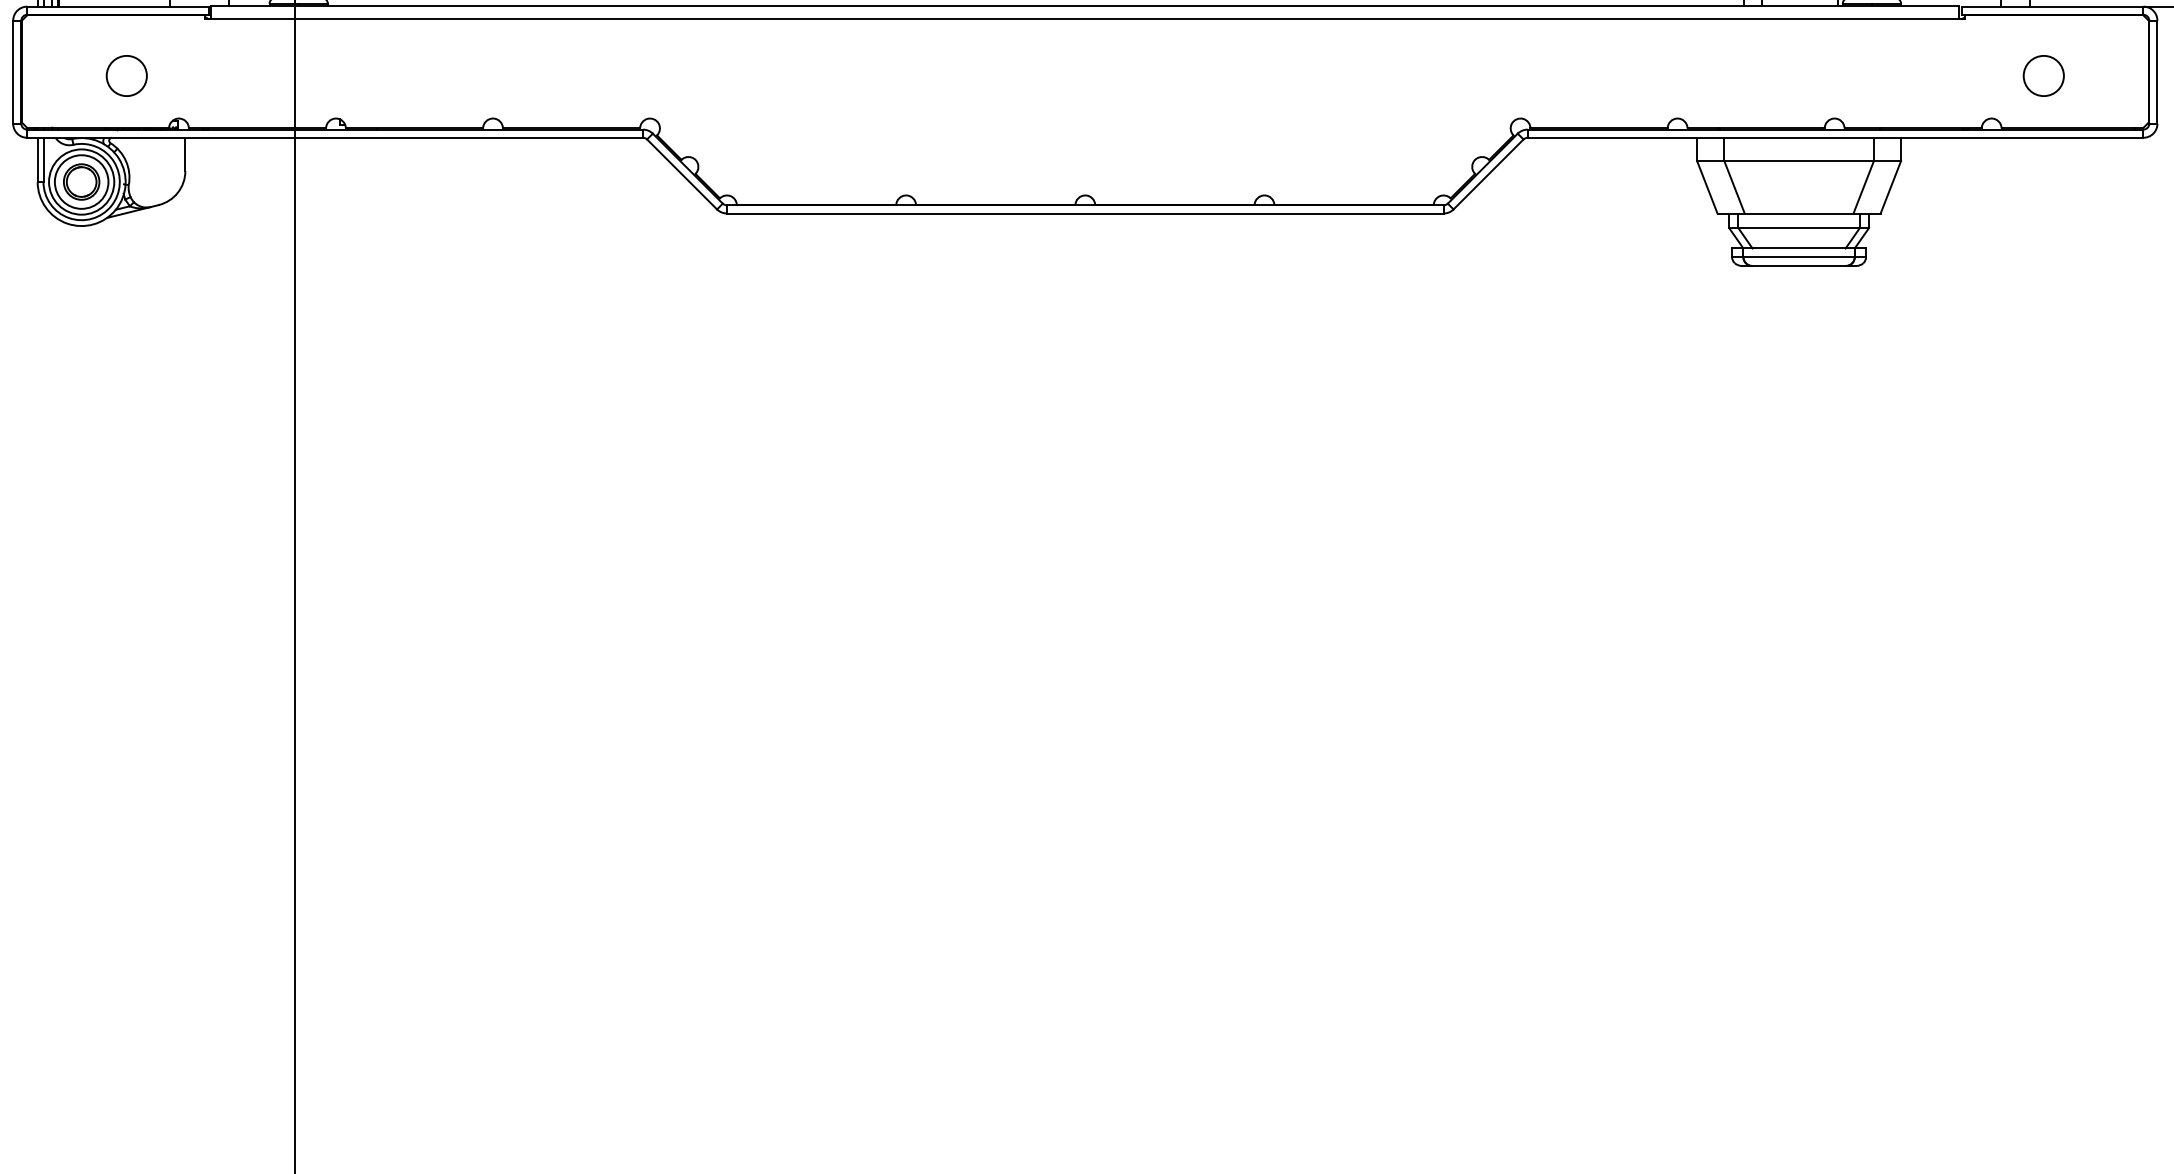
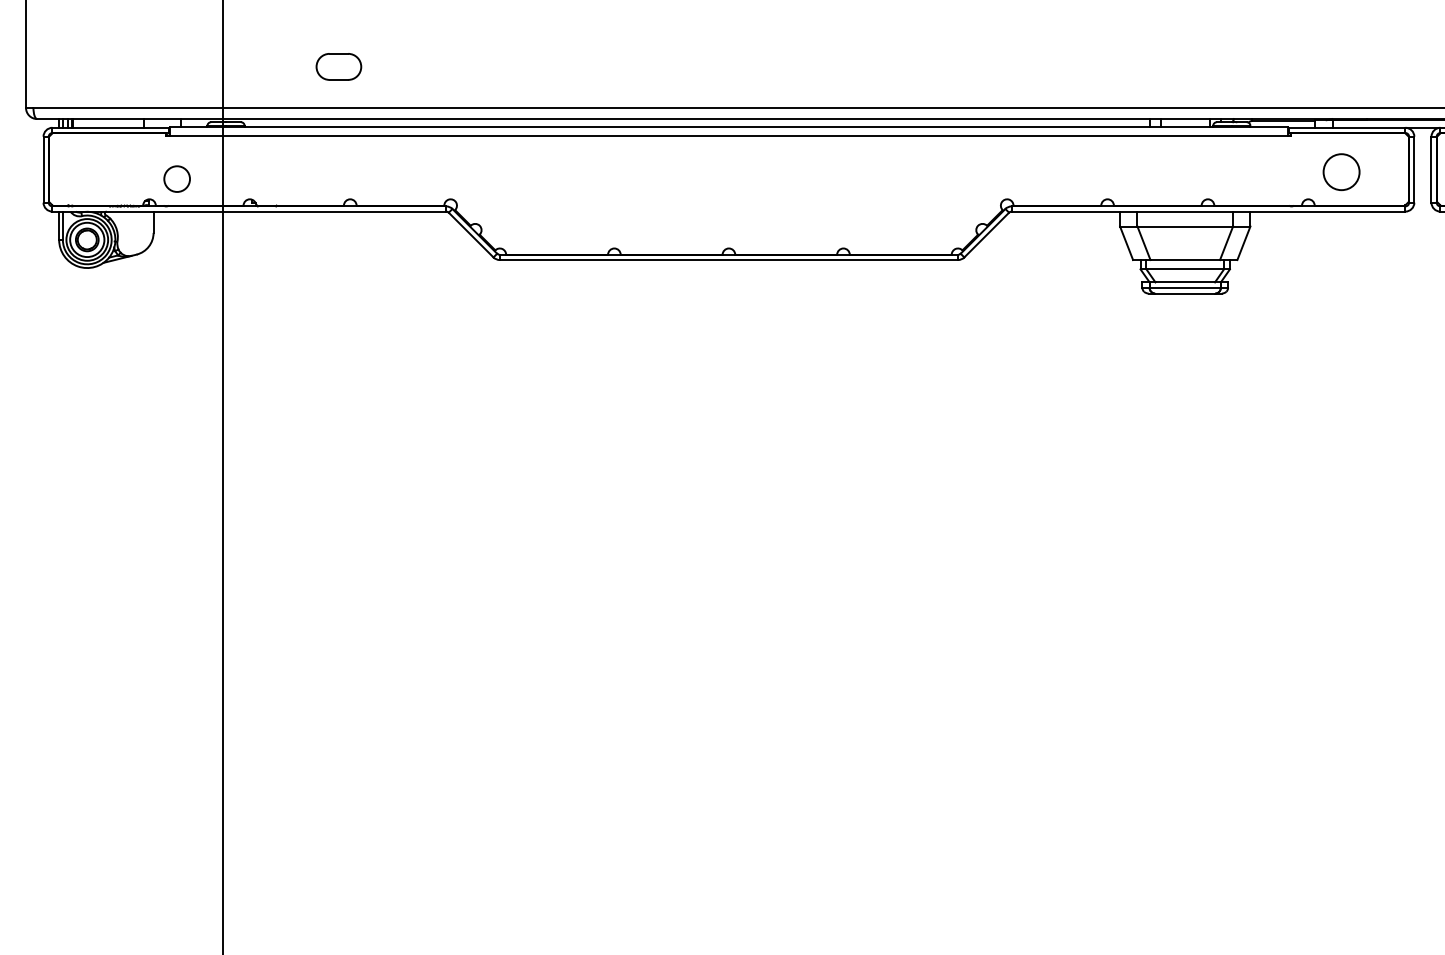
circle: (125, 75) -> (176, 178), moved
circle: (2043, 75) -> (1341, 171), size x1.4

